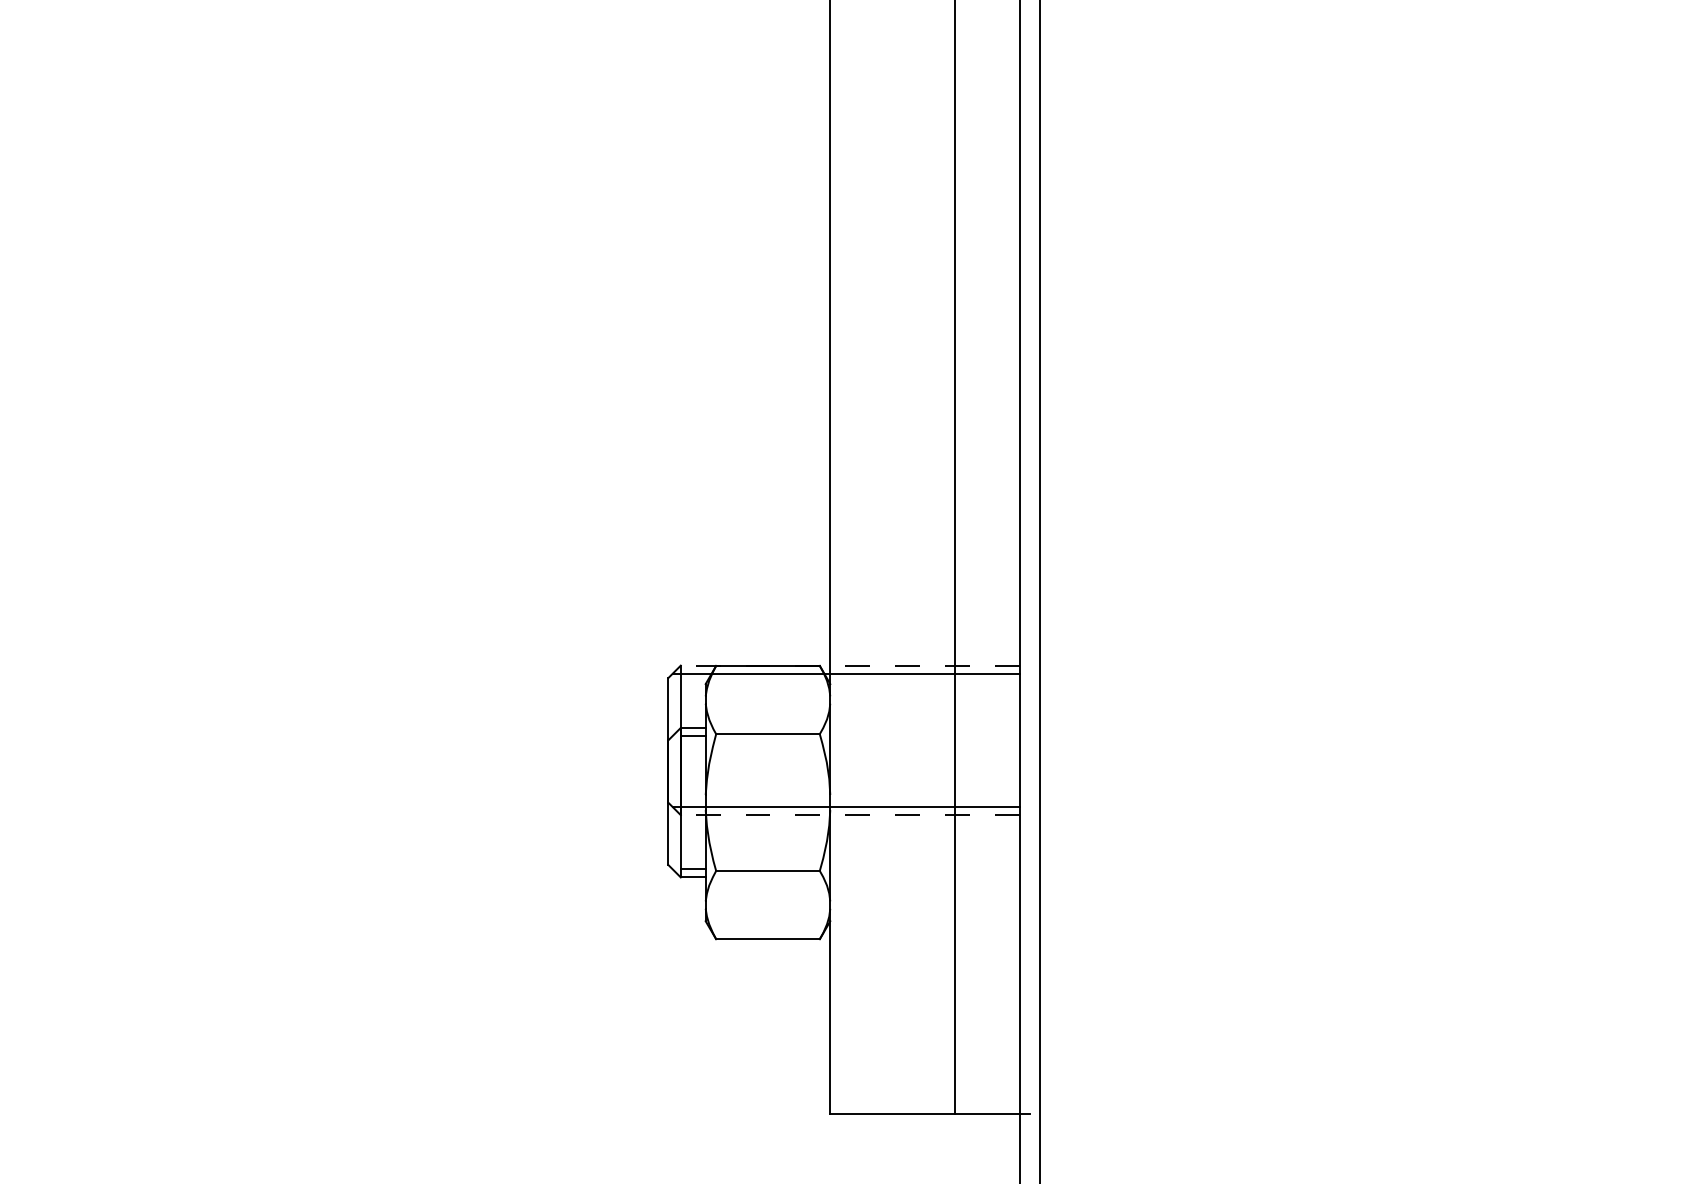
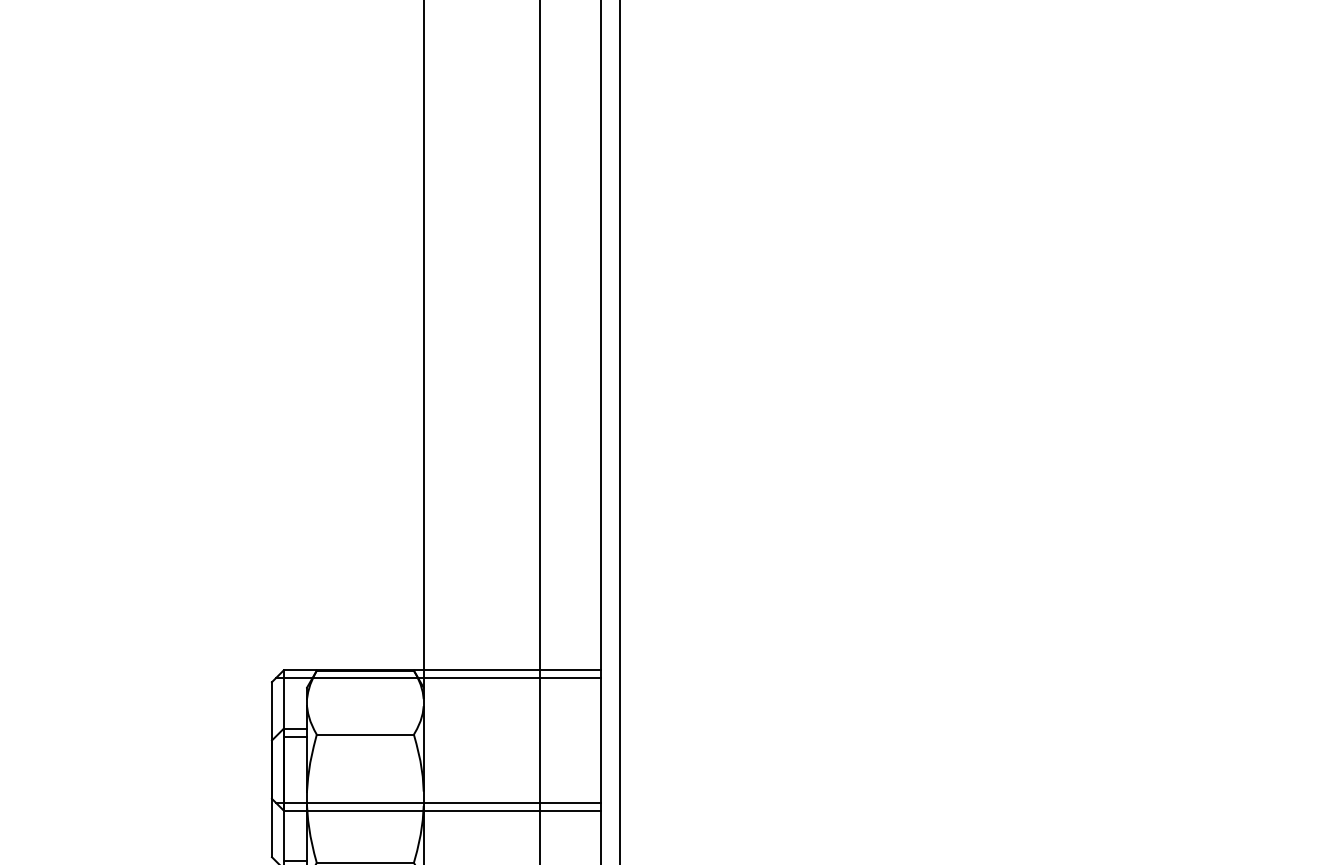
line: (849, 665) -> (441, 670), dashed -> solid
line: (849, 815) -> (441, 810), dashed -> solid

